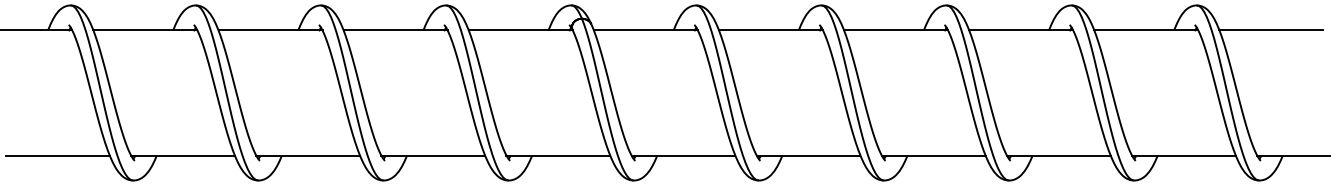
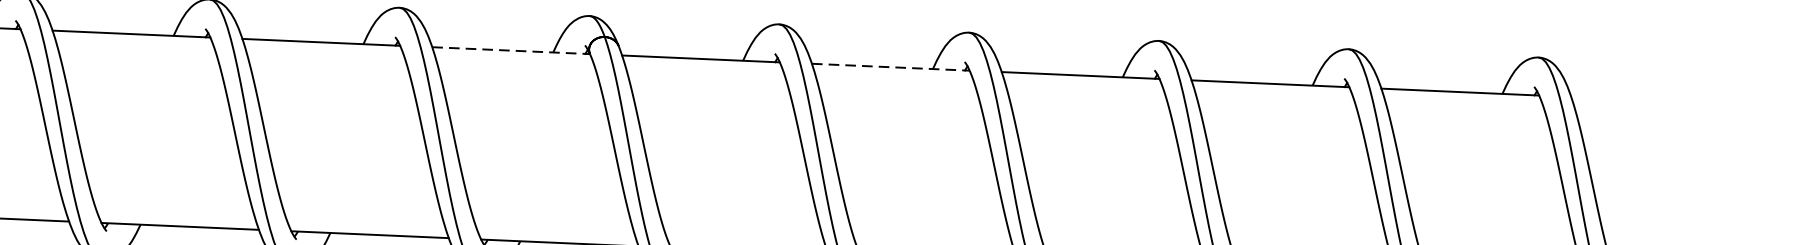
line: (520, 30) -> (510, 50), solid -> dashed
line: (770, 30) -> (890, 67), solid -> dashed
line: (1271, 30) -> (1650, 100), removed

